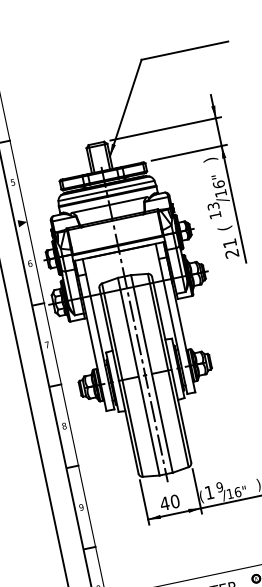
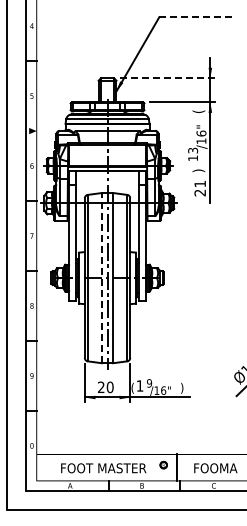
line: (186, 50) -> (197, 17), solid -> dashed
line: (166, 128) -> (167, 78), solid -> dashed
text: (210, 159) -> (198, 111), ) -> (
text: (224, 228) -> (198, 170), ( -> )
line: (138, 376) -> (101, 277), solid -> dashed
text: (163, 502) -> (100, 386), 40 -> 20

